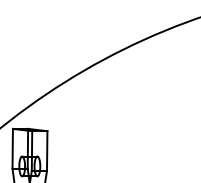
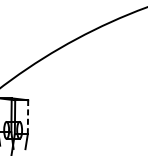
line: (47, 151) -> (28, 117), solid -> dashed

